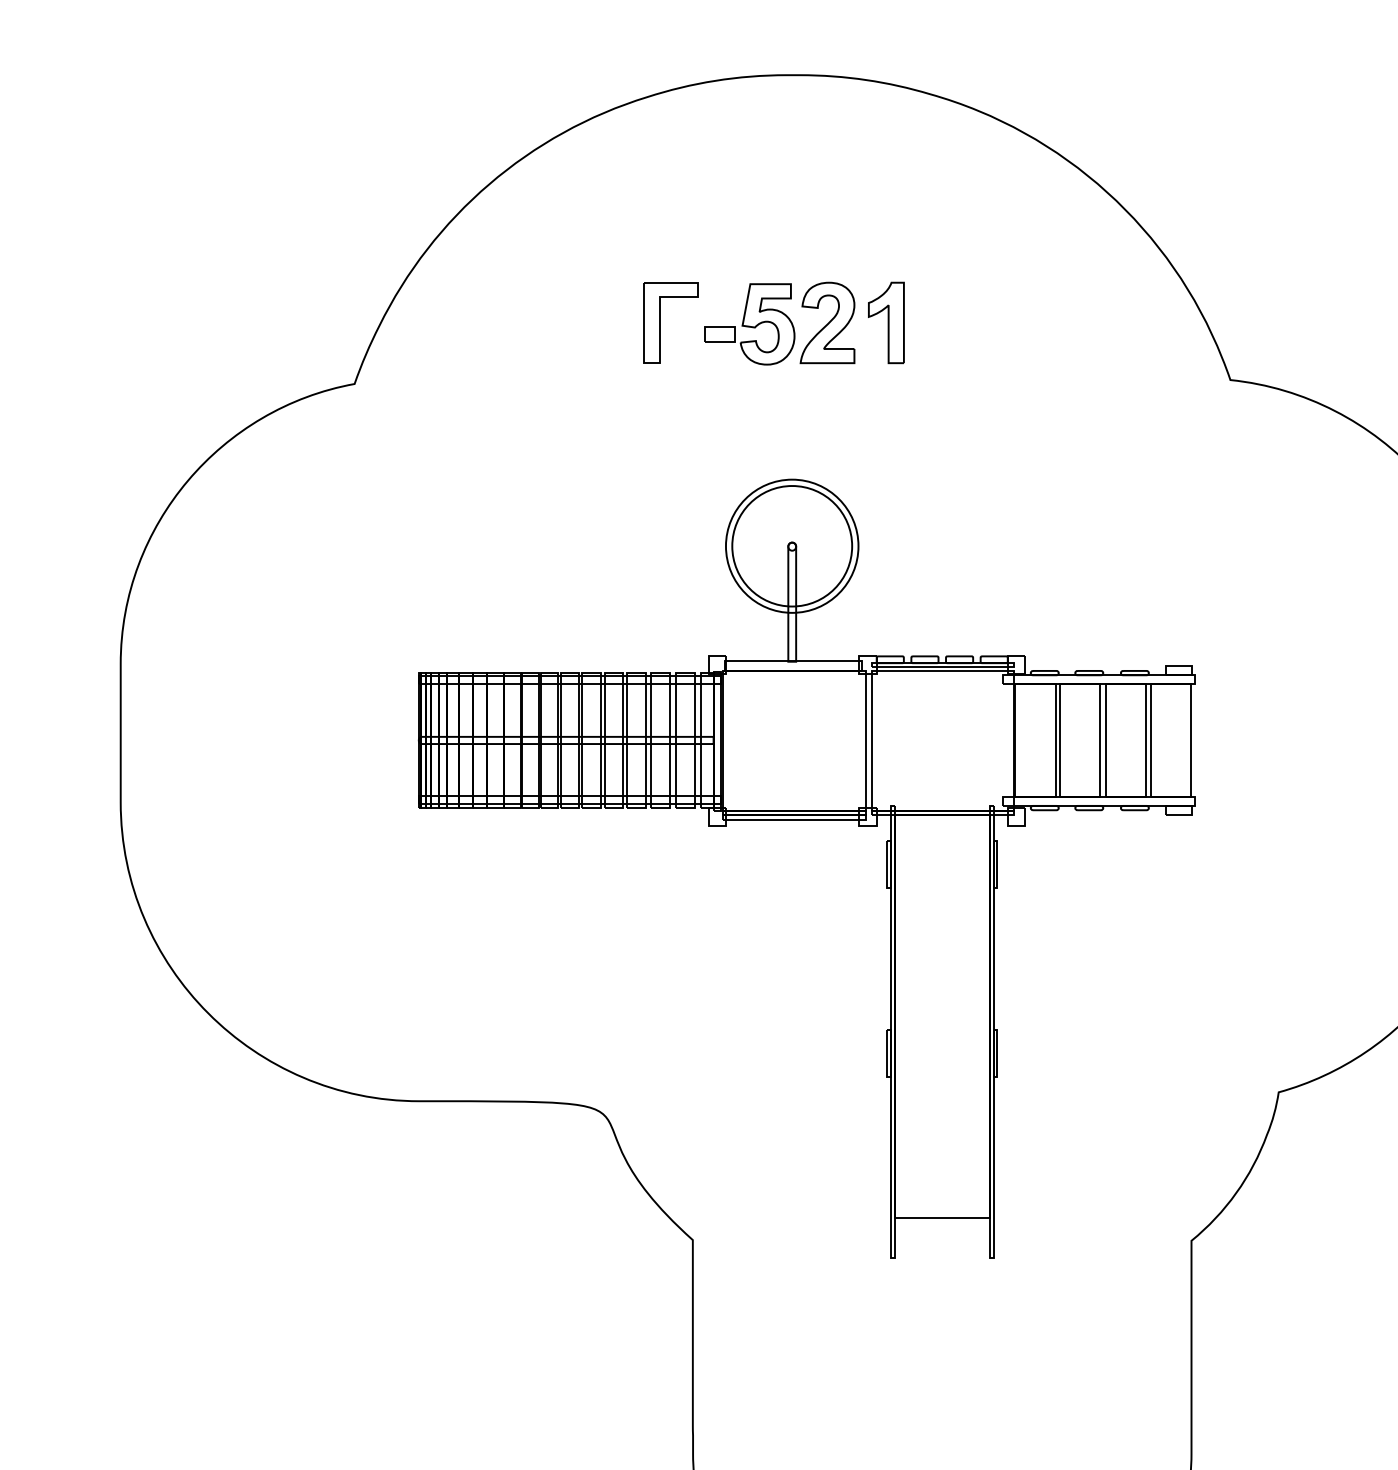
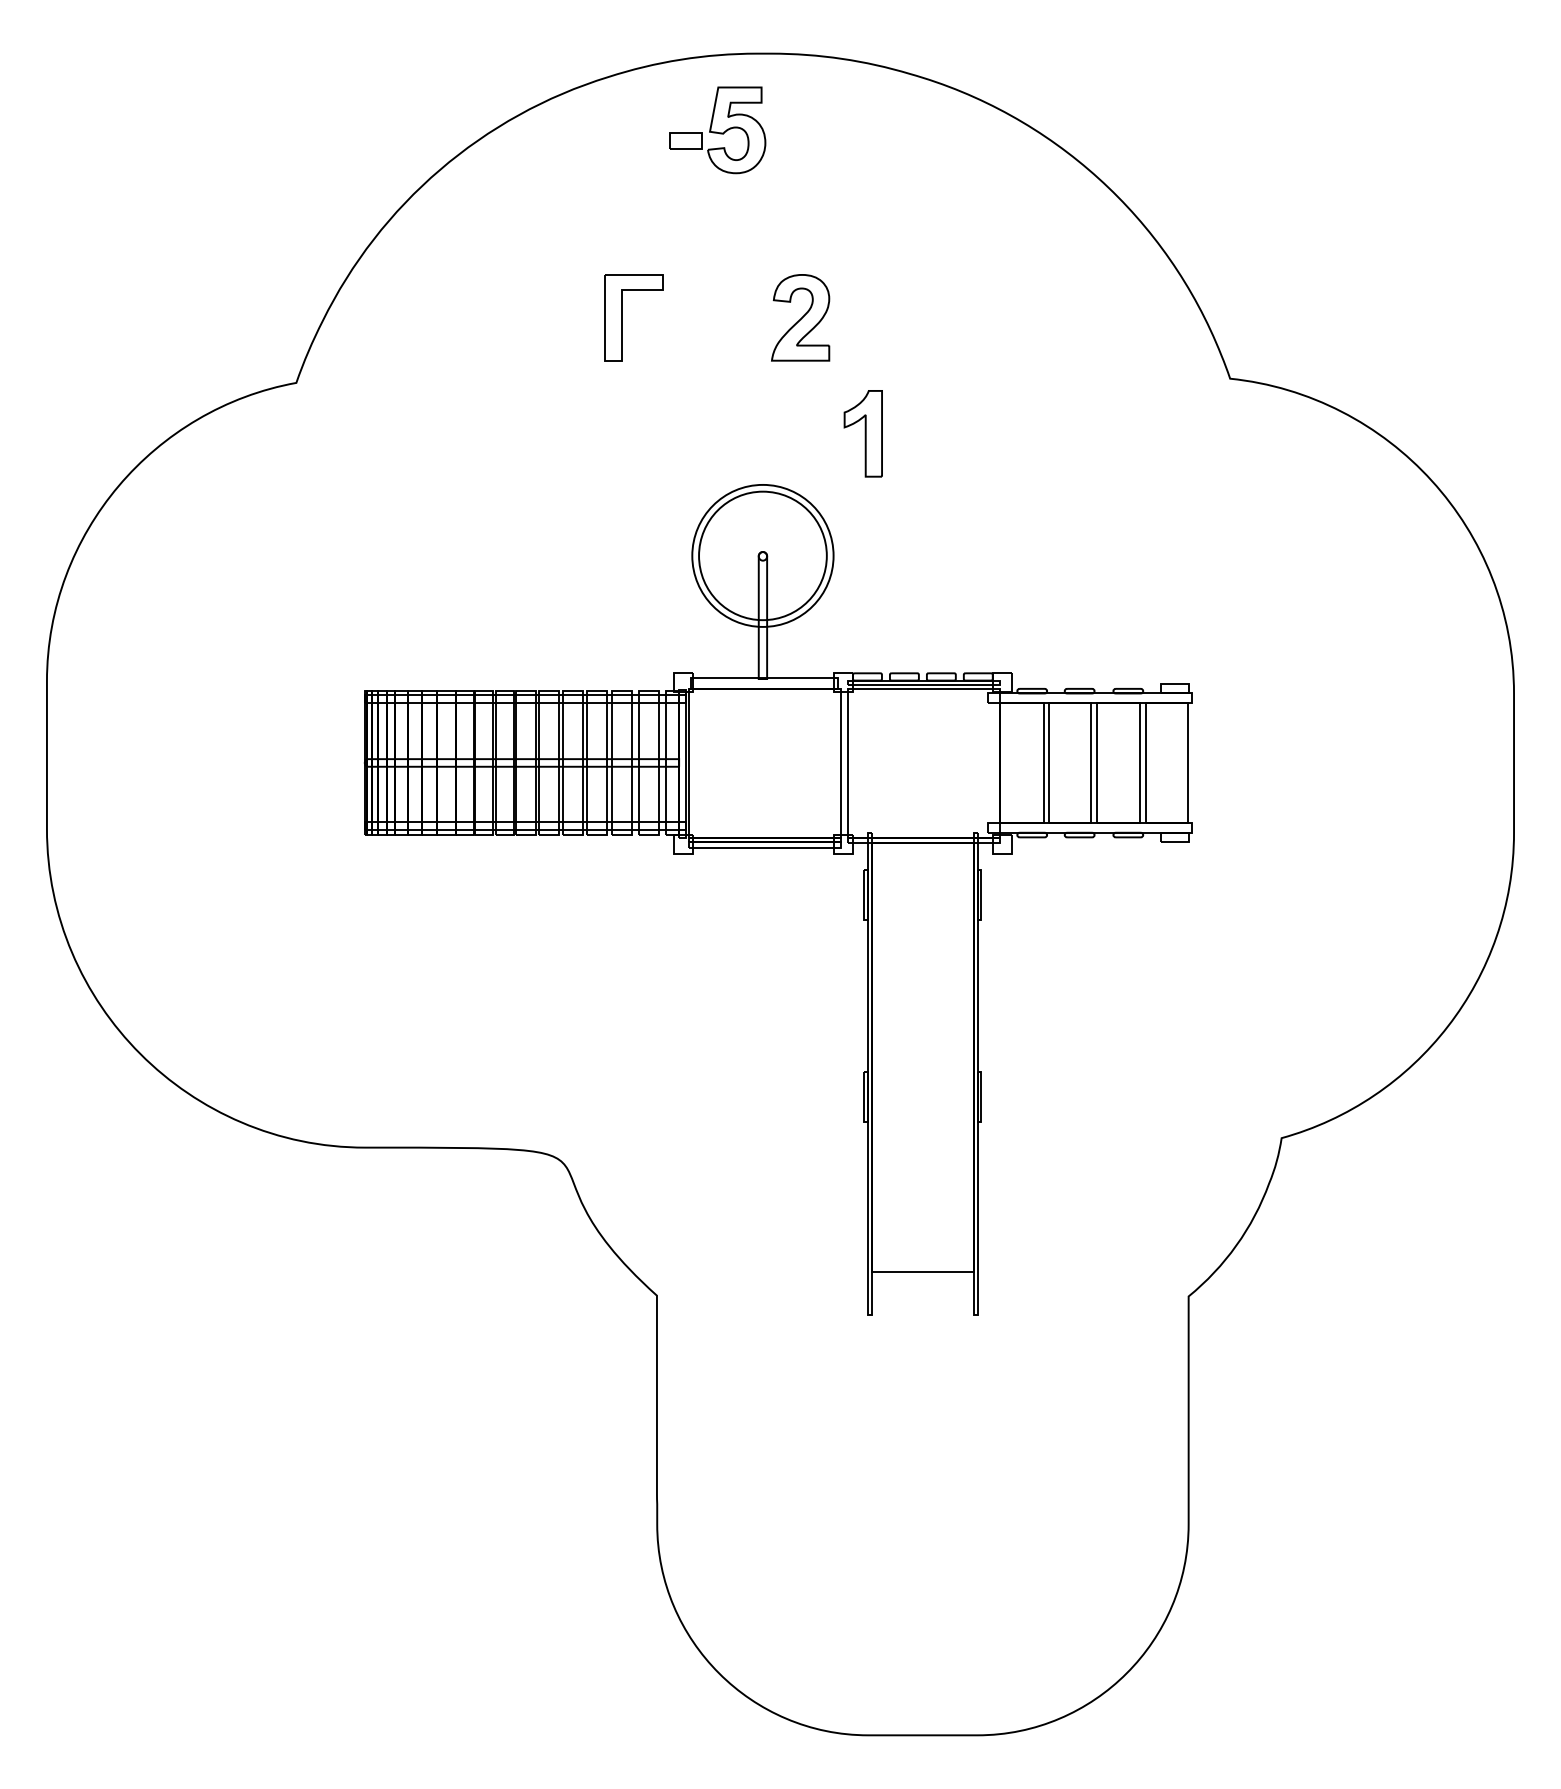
part: (885, 322) -> (862, 433), moved
part: (749, 324) -> (717, 130), moved

